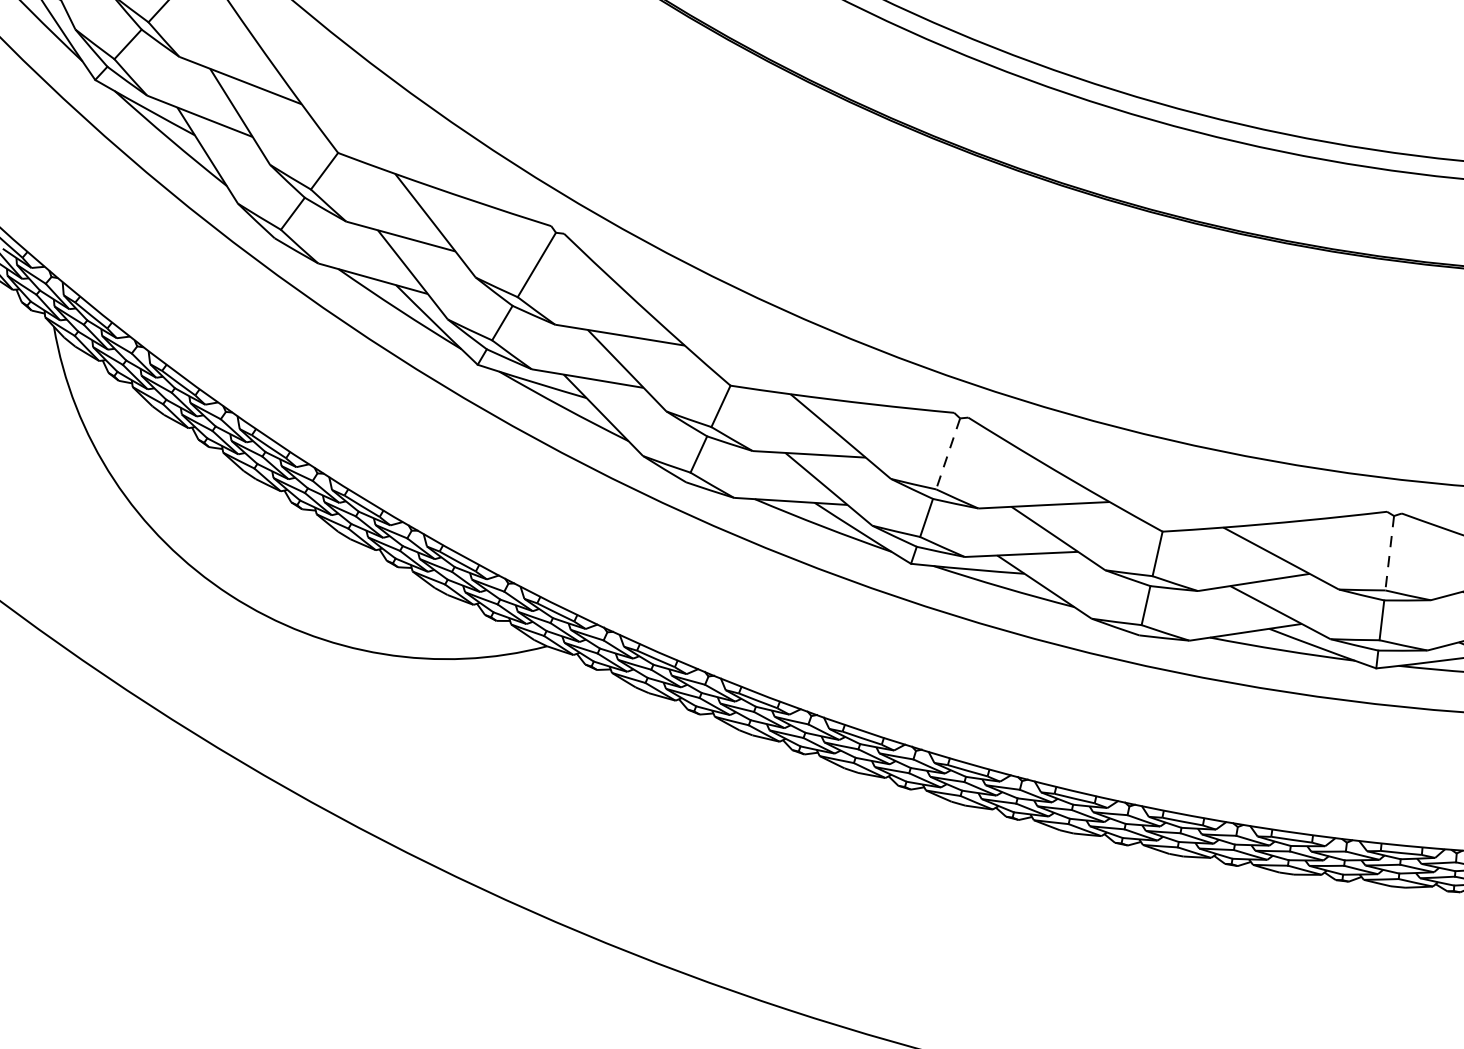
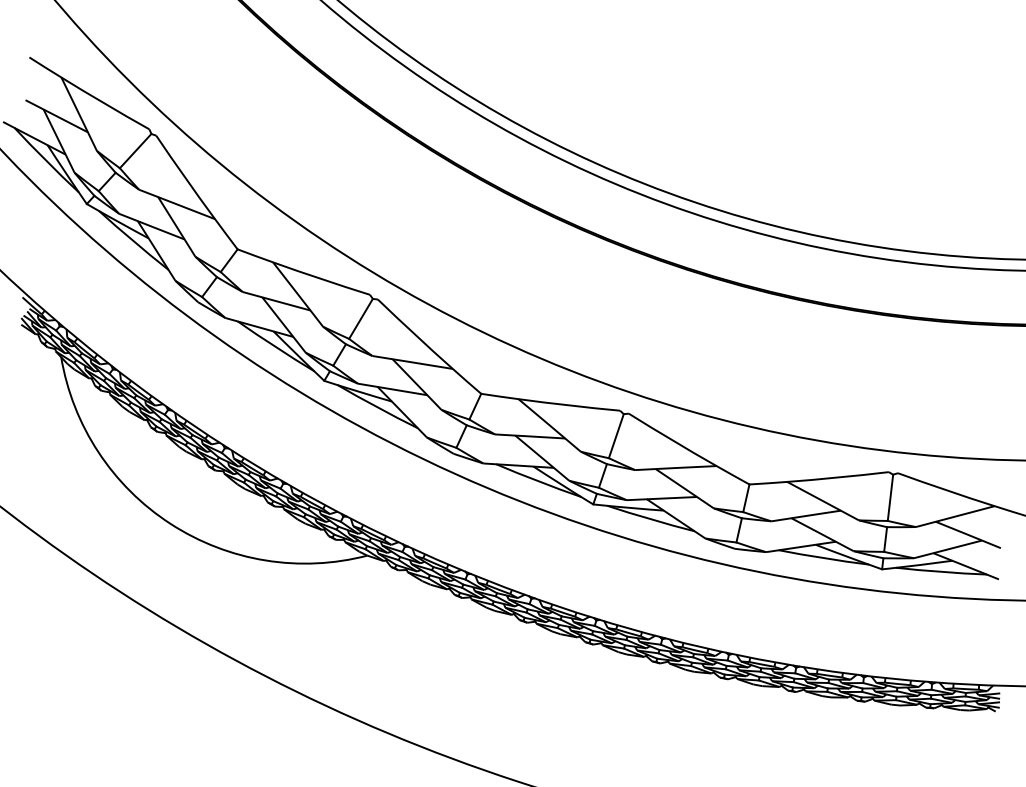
line: (948, 454) -> (616, 436), dashed -> solid
line: (1389, 554) -> (890, 498), dashed -> solid

